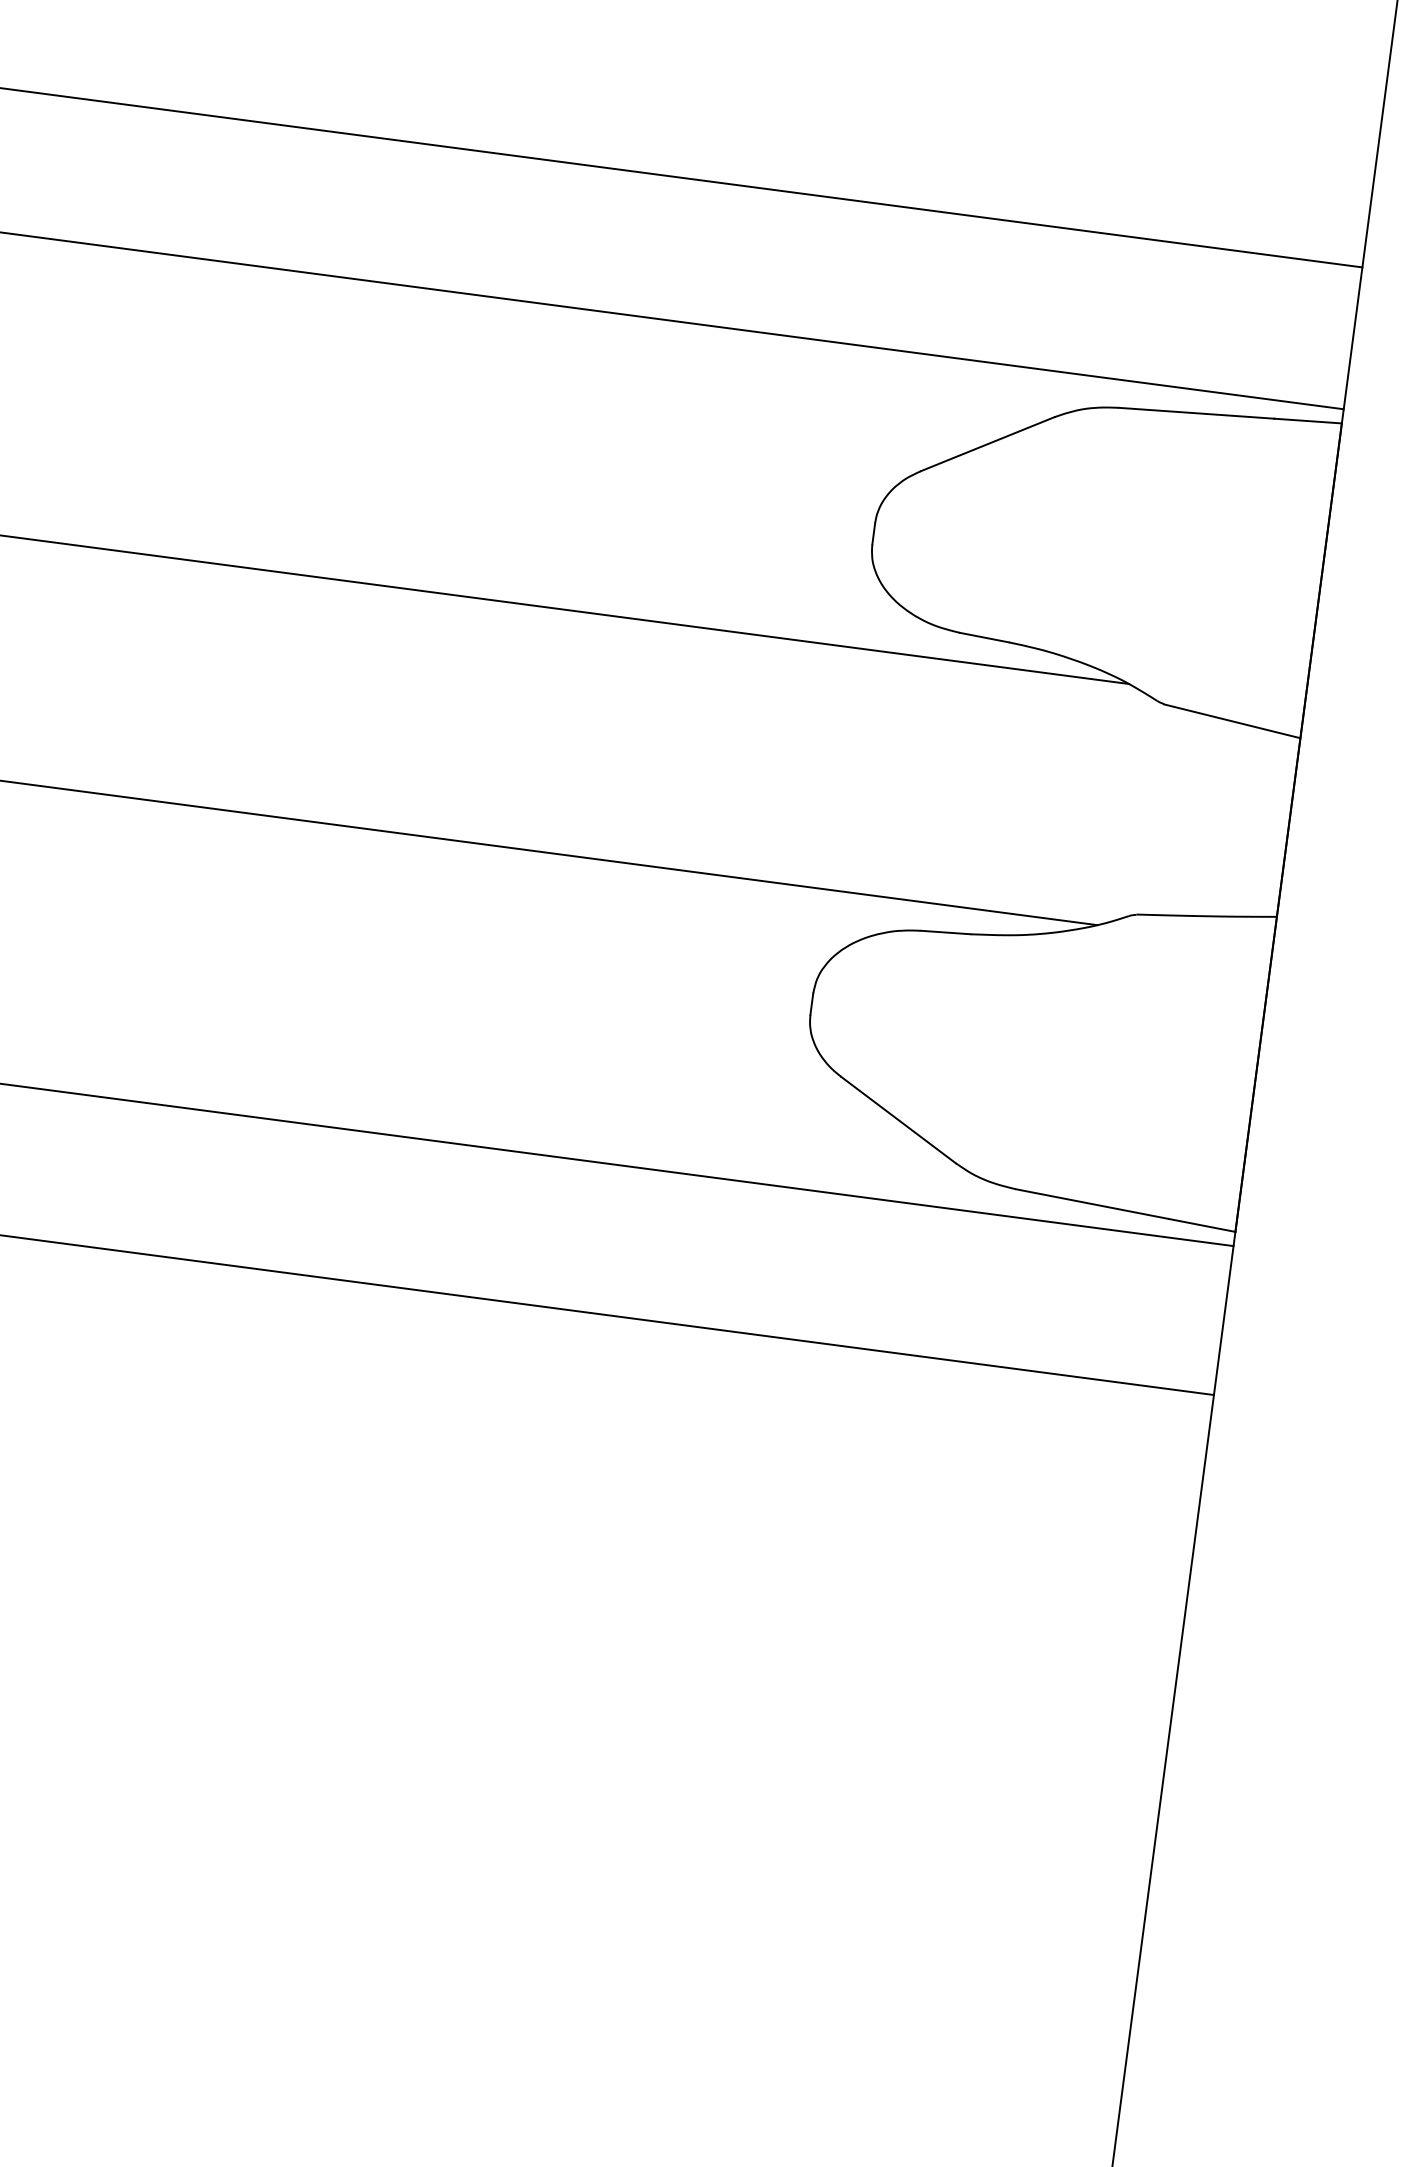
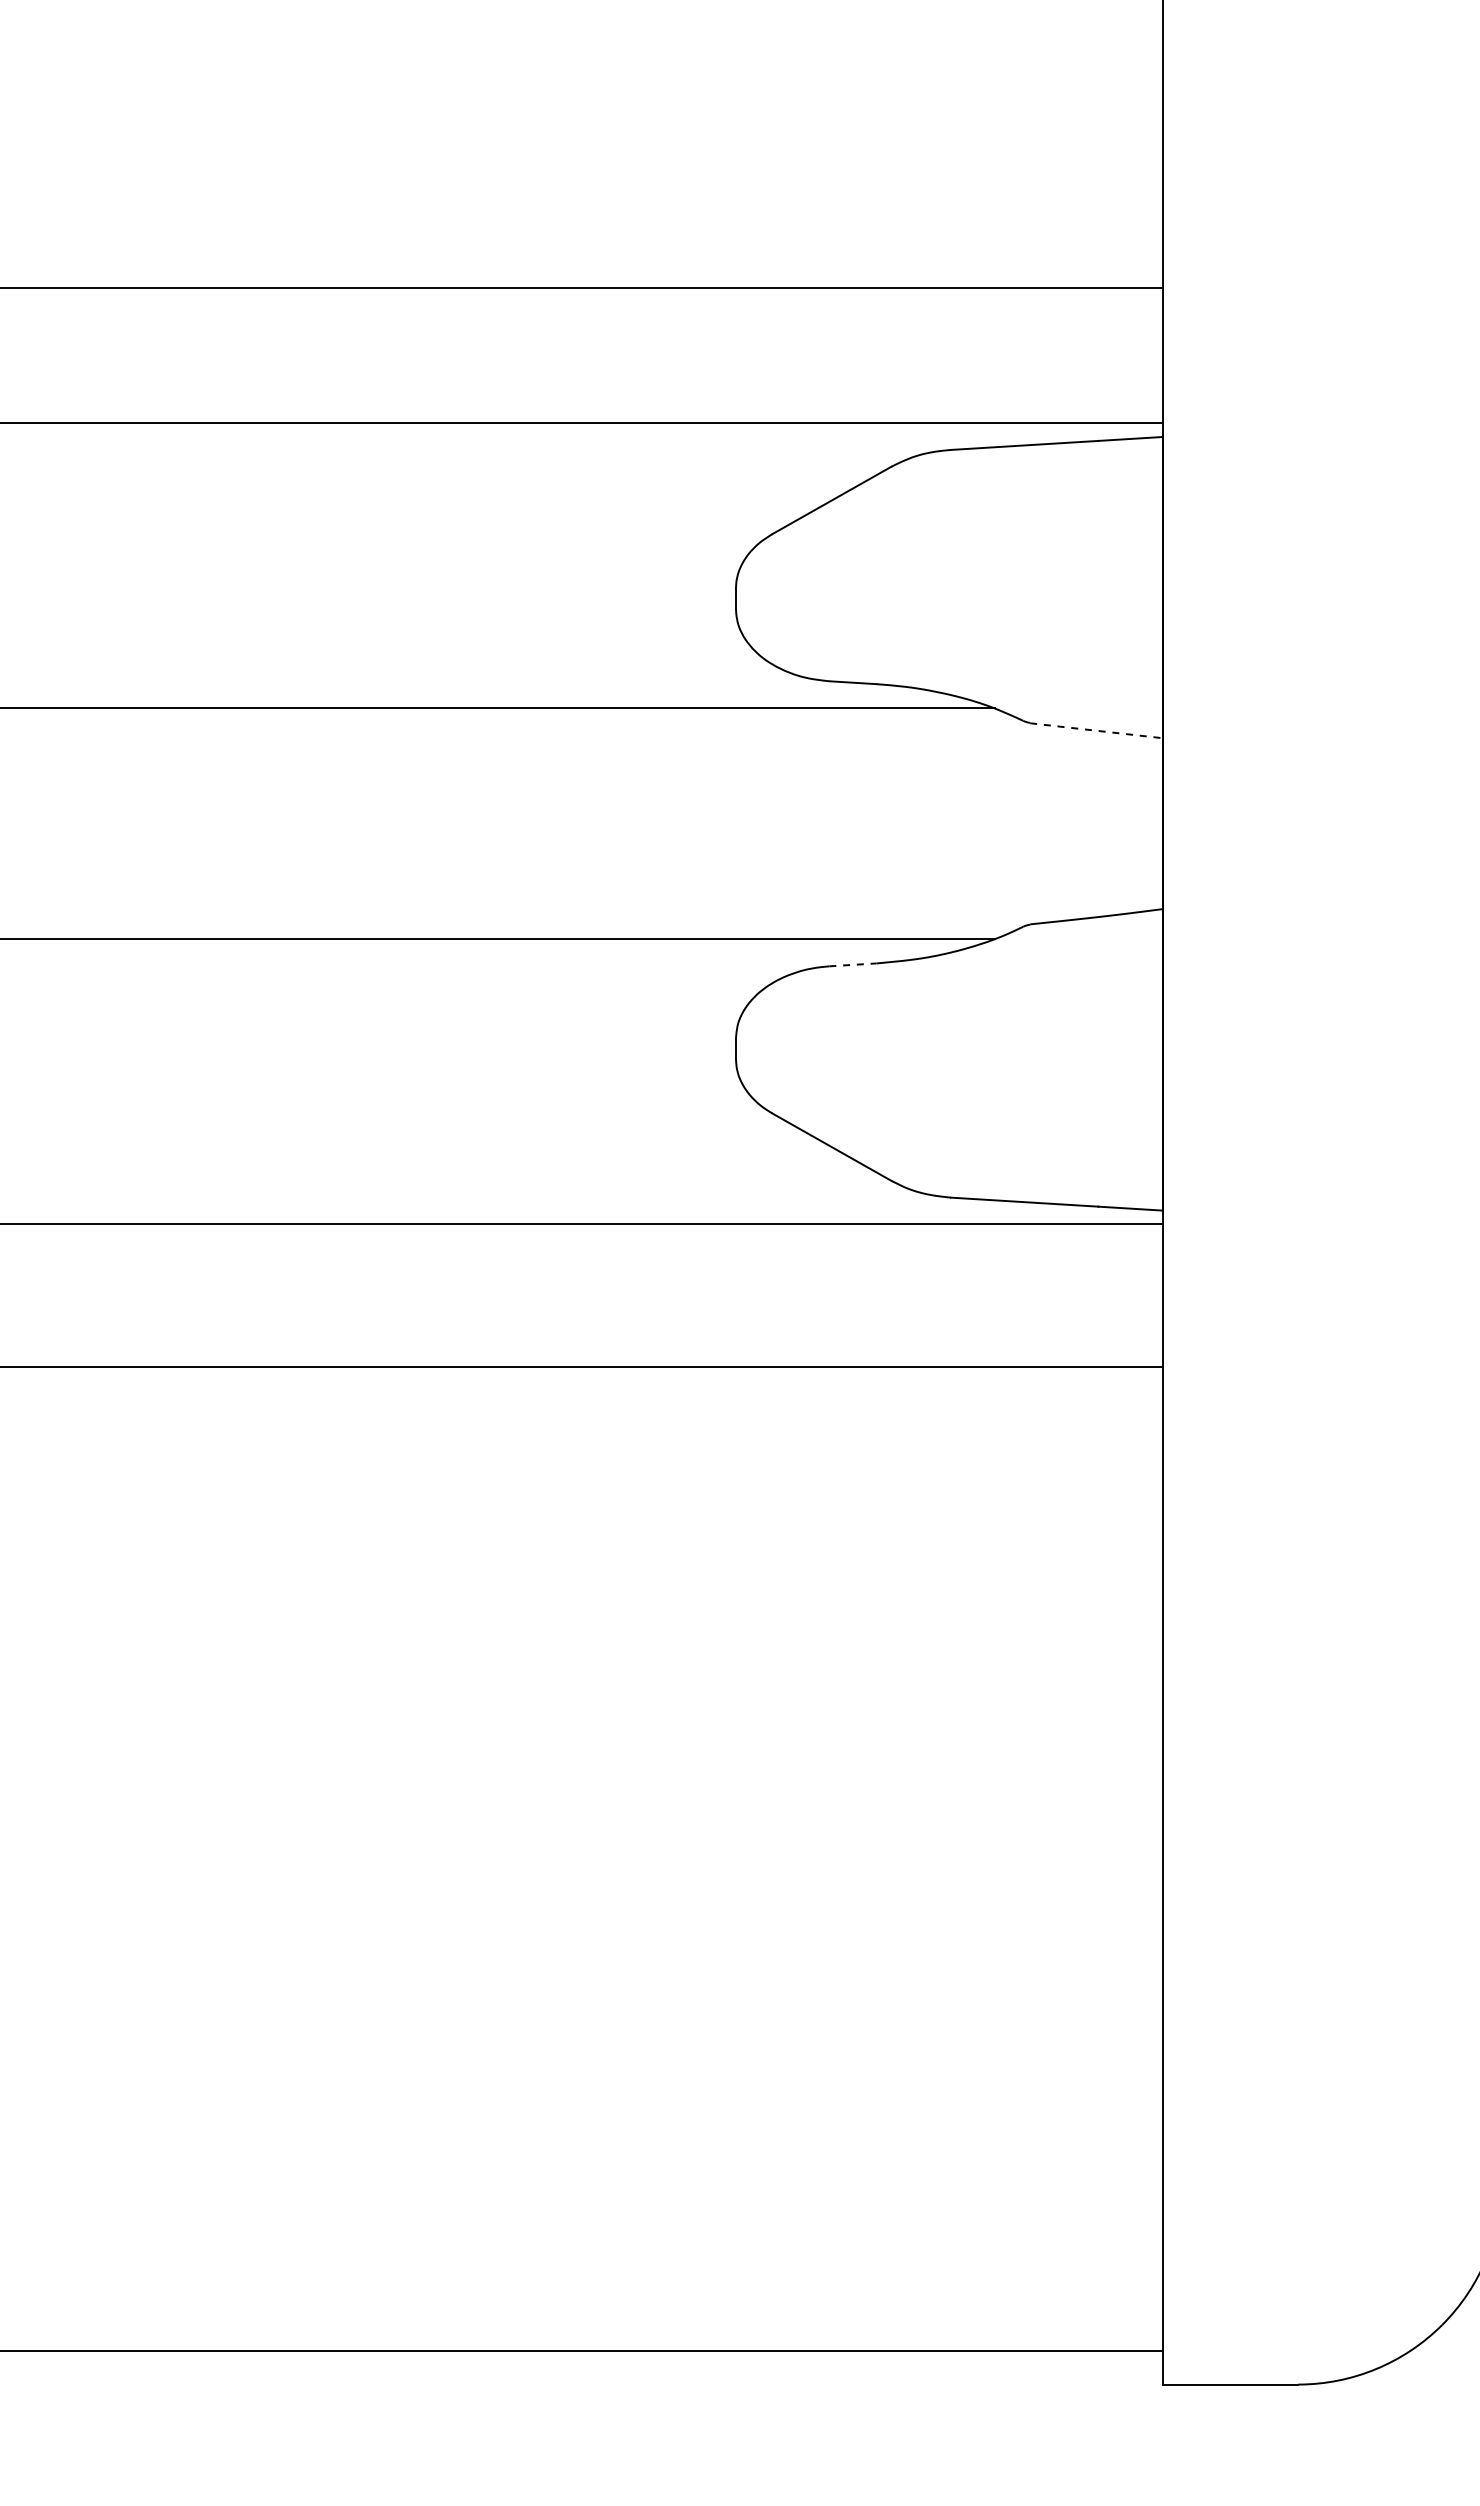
line: (1232, 721) -> (1096, 730), solid -> dashed
line: (945, 932) -> (852, 964), solid -> dashed

